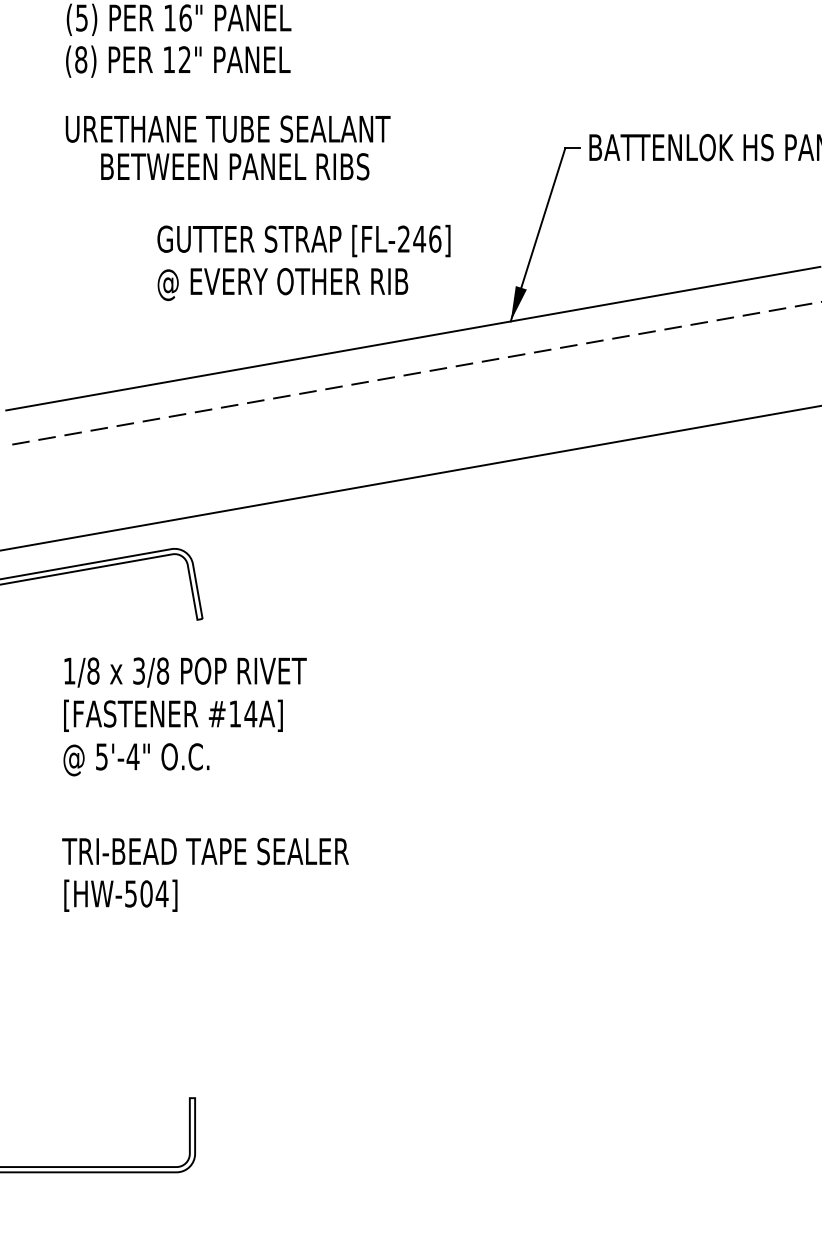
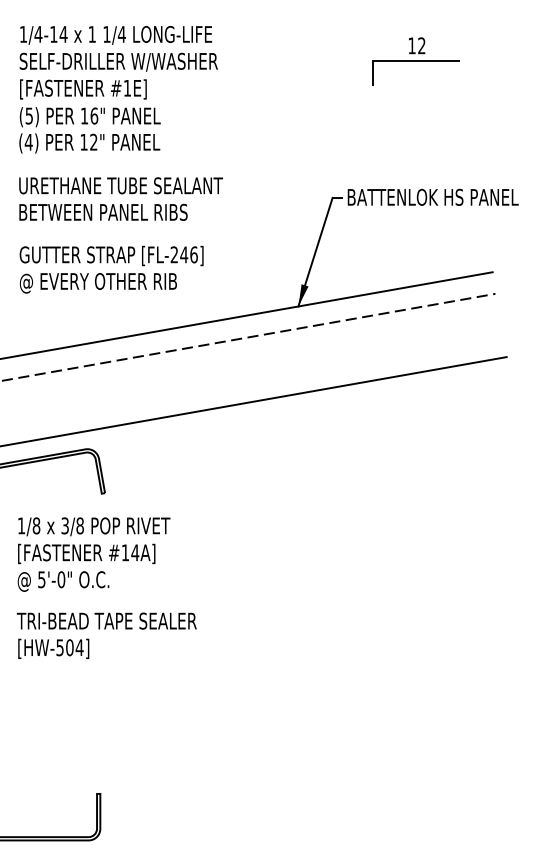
text: (80, 58) -> (28, 141), (8) -> (4)
text: (235, 165) -> (103, 211), moved
text: (303, 262) -> (111, 269), moved
text: (133, 756) -> (61, 579), 5'-4" -> 5'-0"
text: (204, 874) -> (106, 635), moved

